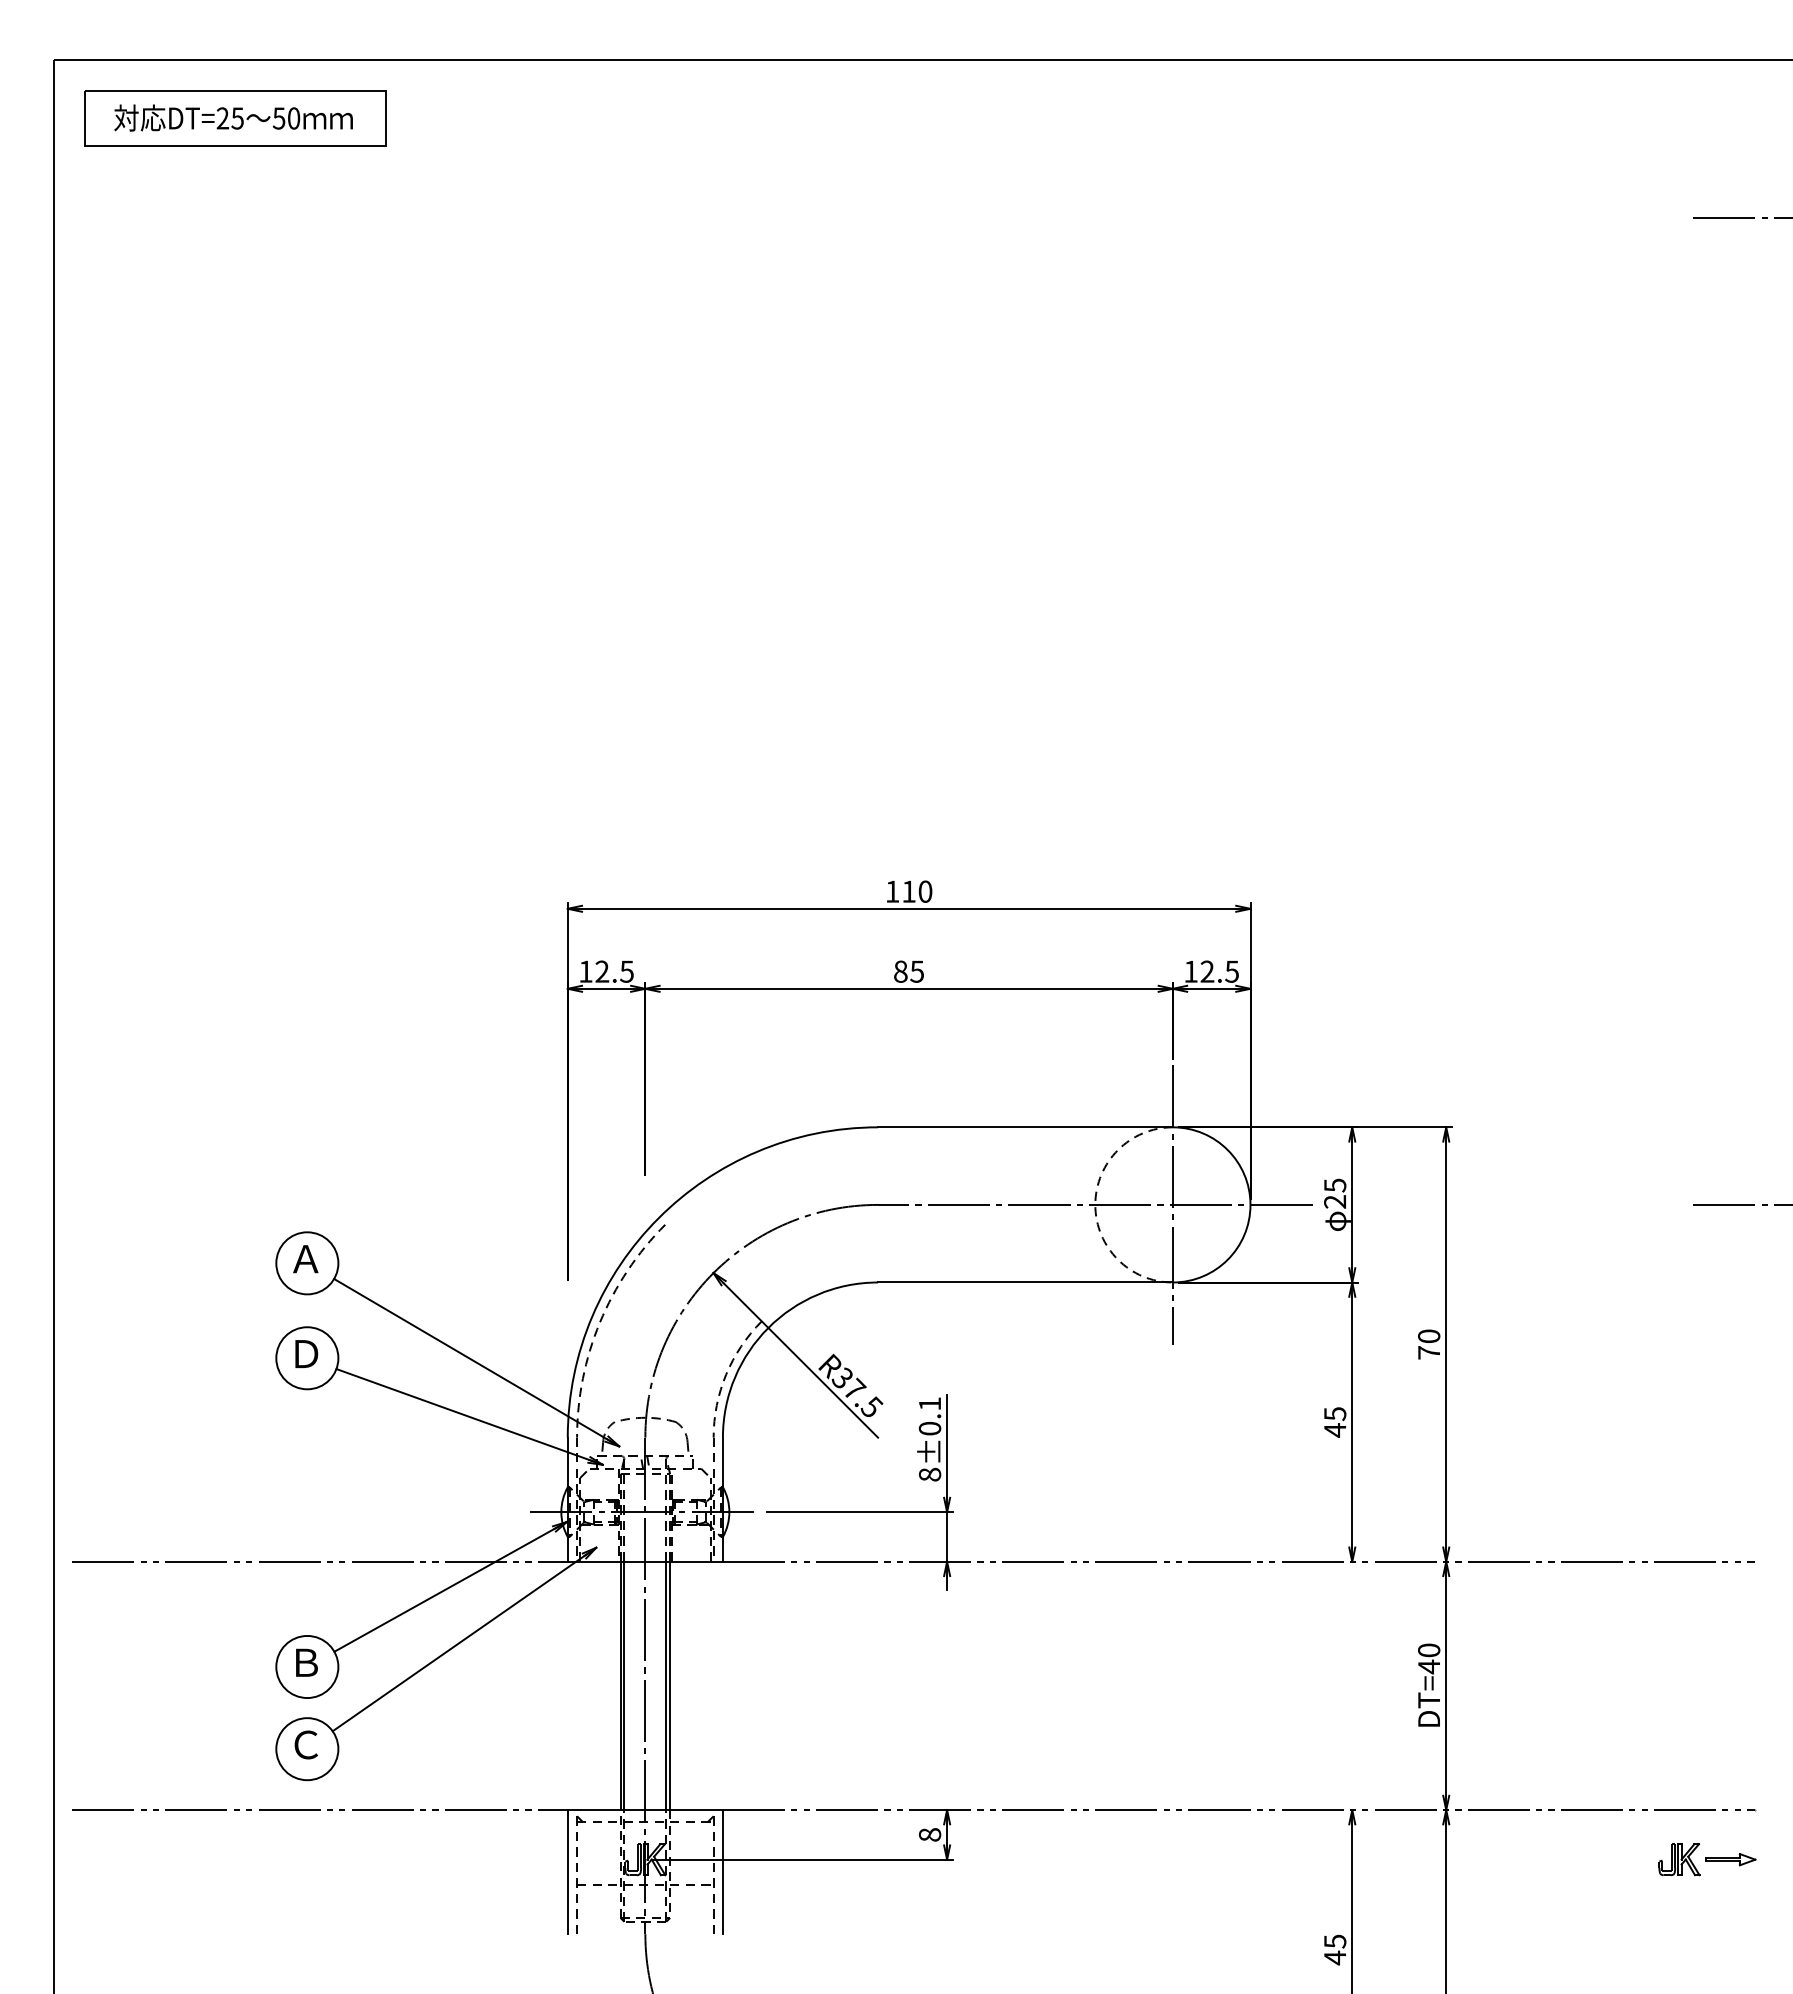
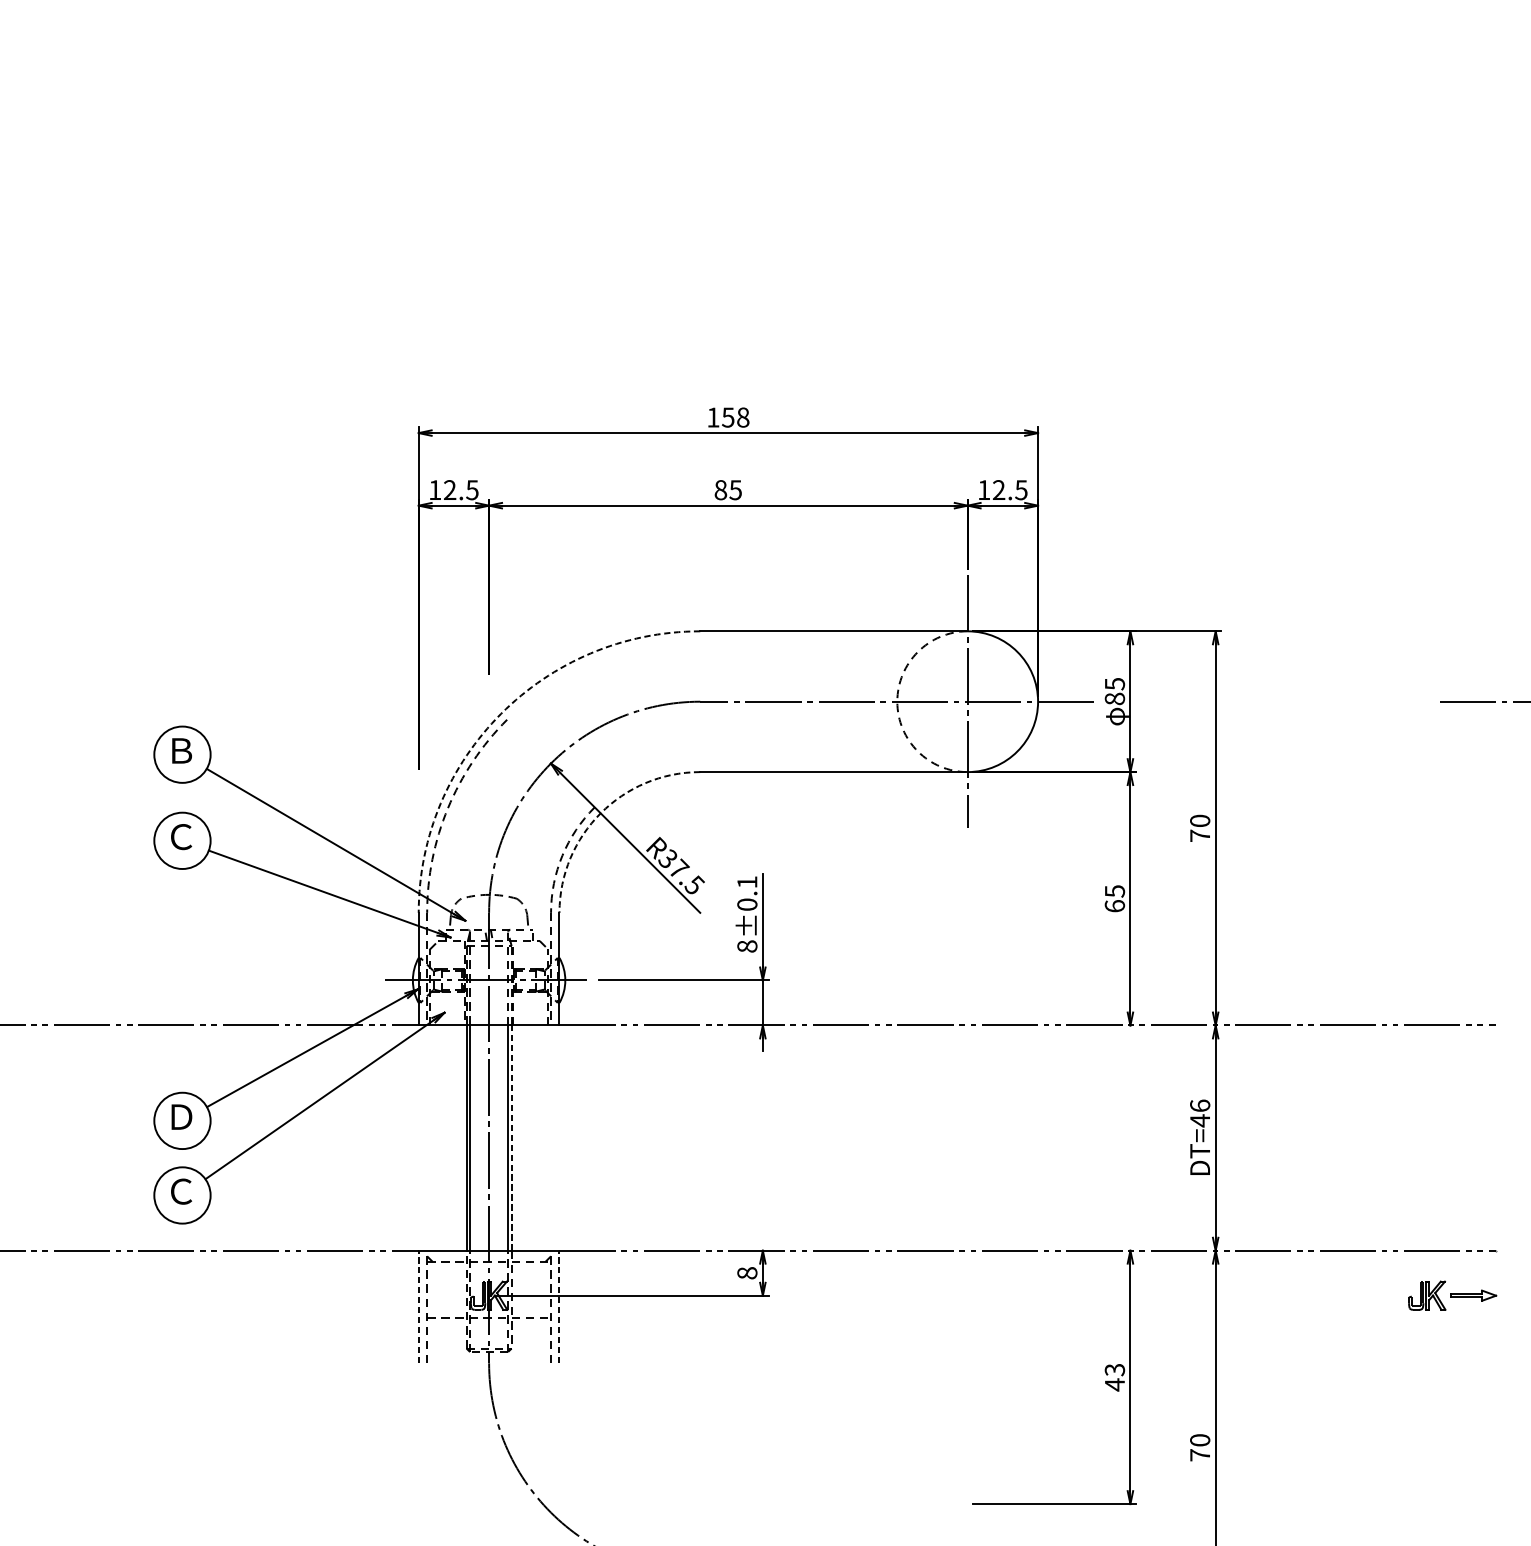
text: (917, 891) -> (735, 417), 110 -> 158
text: (1335, 1201) -> (1115, 698), 25 -> 85
arc: (658, 1218) -> (501, 714), solid -> dashed
text: (305, 1259) -> (180, 751), Ａ -> Ｂ
arc: (768, 1327) -> (600, 812), solid -> dashed
text: (306, 1353) -> (181, 836), Ｄ -> Ｃ
text: (1335, 1430) -> (1115, 906), 45 -> 65
text: (1429, 1650) -> (1200, 1105), DT=40 -> DT=46
text: (306, 1662) -> (181, 1116), Ｂ -> Ｄ
line: (670, 1685) -> (511, 1137), solid -> dashed
line: (567, 1871) -> (418, 1306), solid -> dashed
line: (722, 1871) -> (559, 1306), solid -> dashed
text: (1334, 1940) -> (1114, 1369), 45 -> 43

